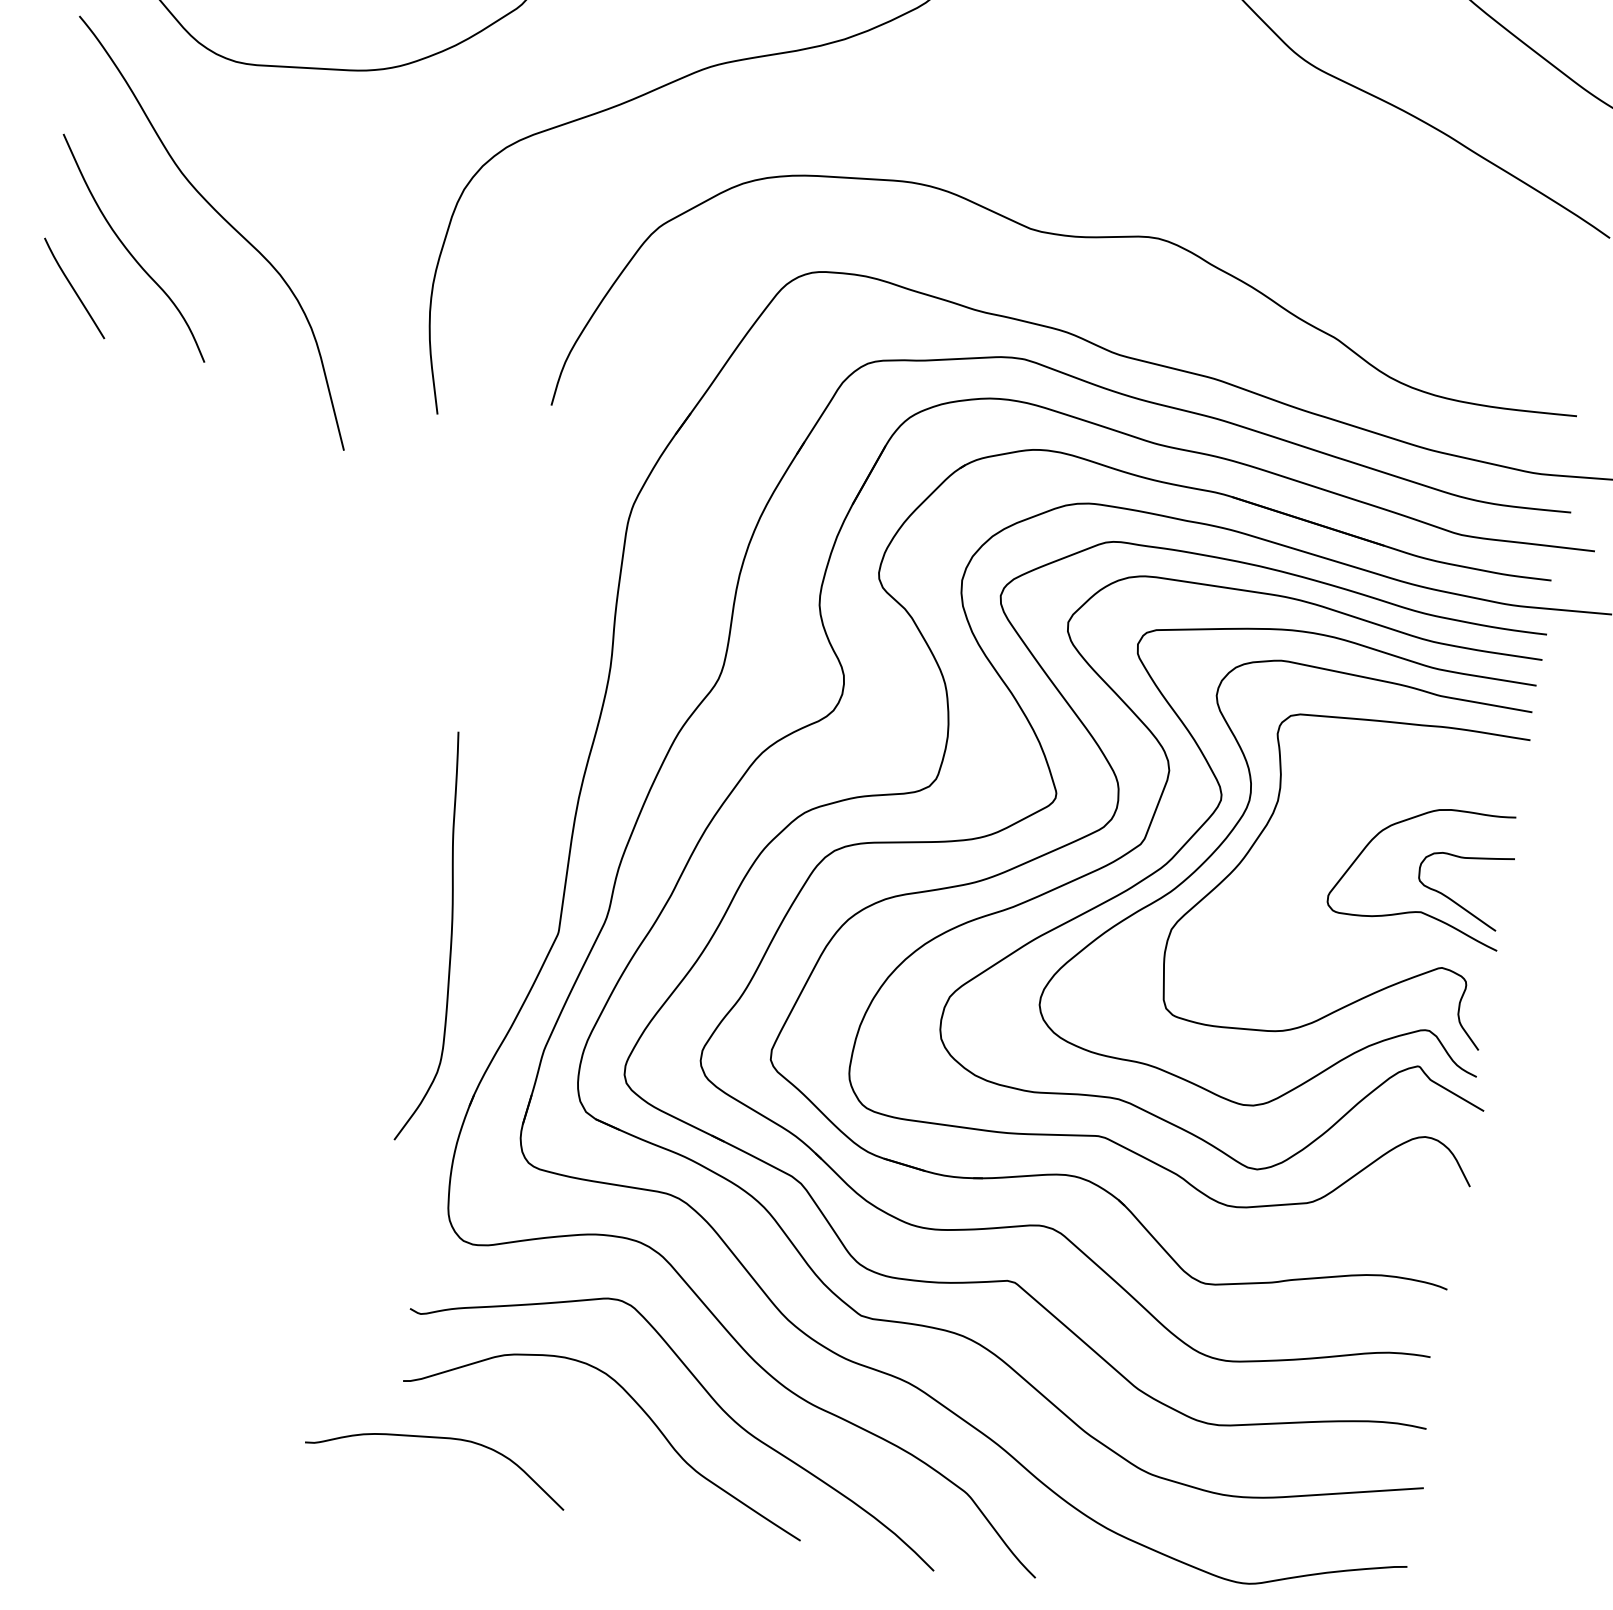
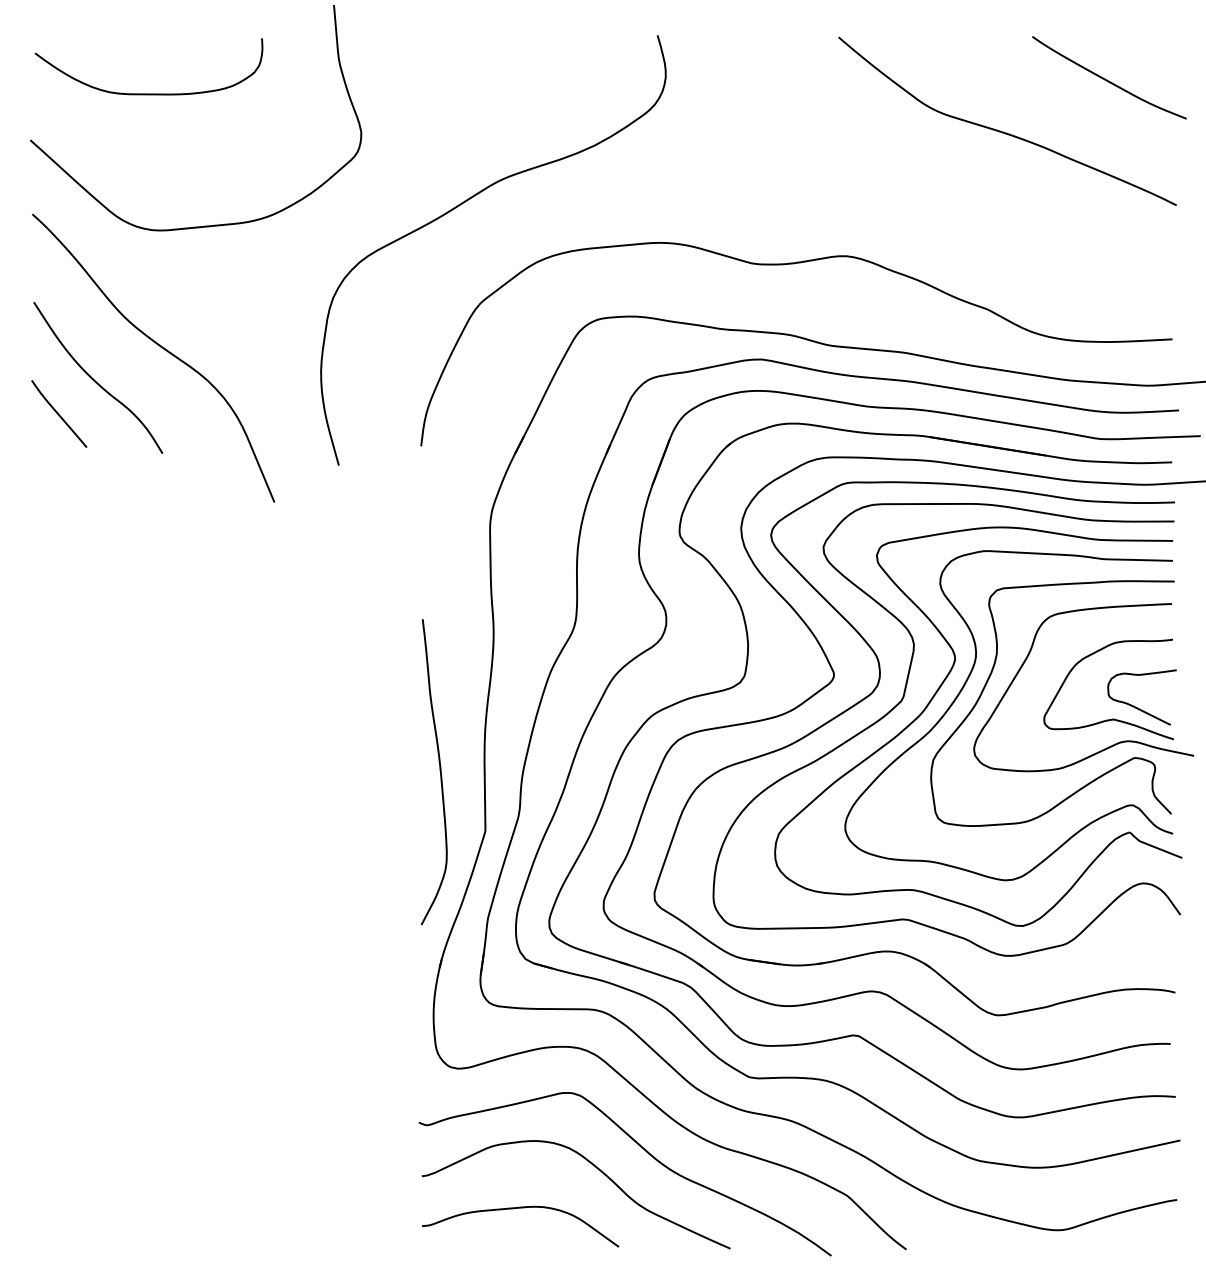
curve: (1321, 809) -> (1029, 655), added
curve: (449, 938) -> (439, 771), moved
curve: (440, 1438) -> (520, 1208), moved

